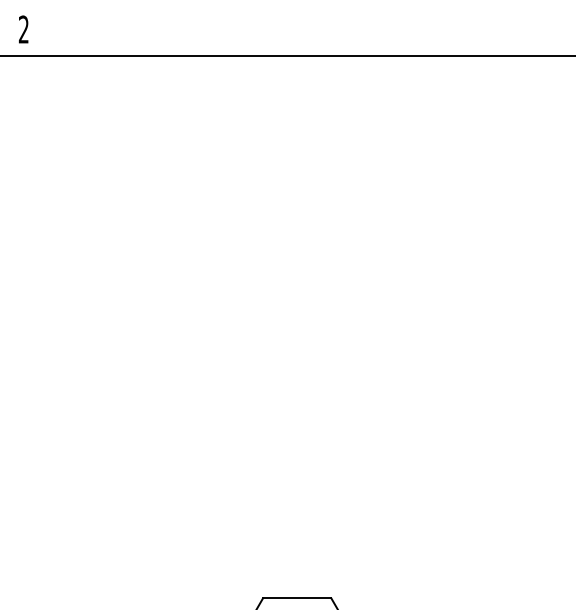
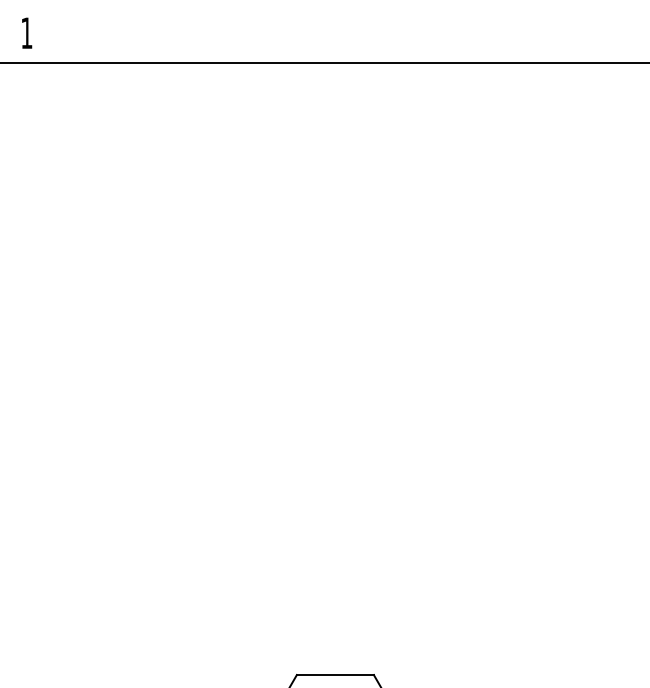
text: (23, 29) -> (26, 32), 2 -> 1

